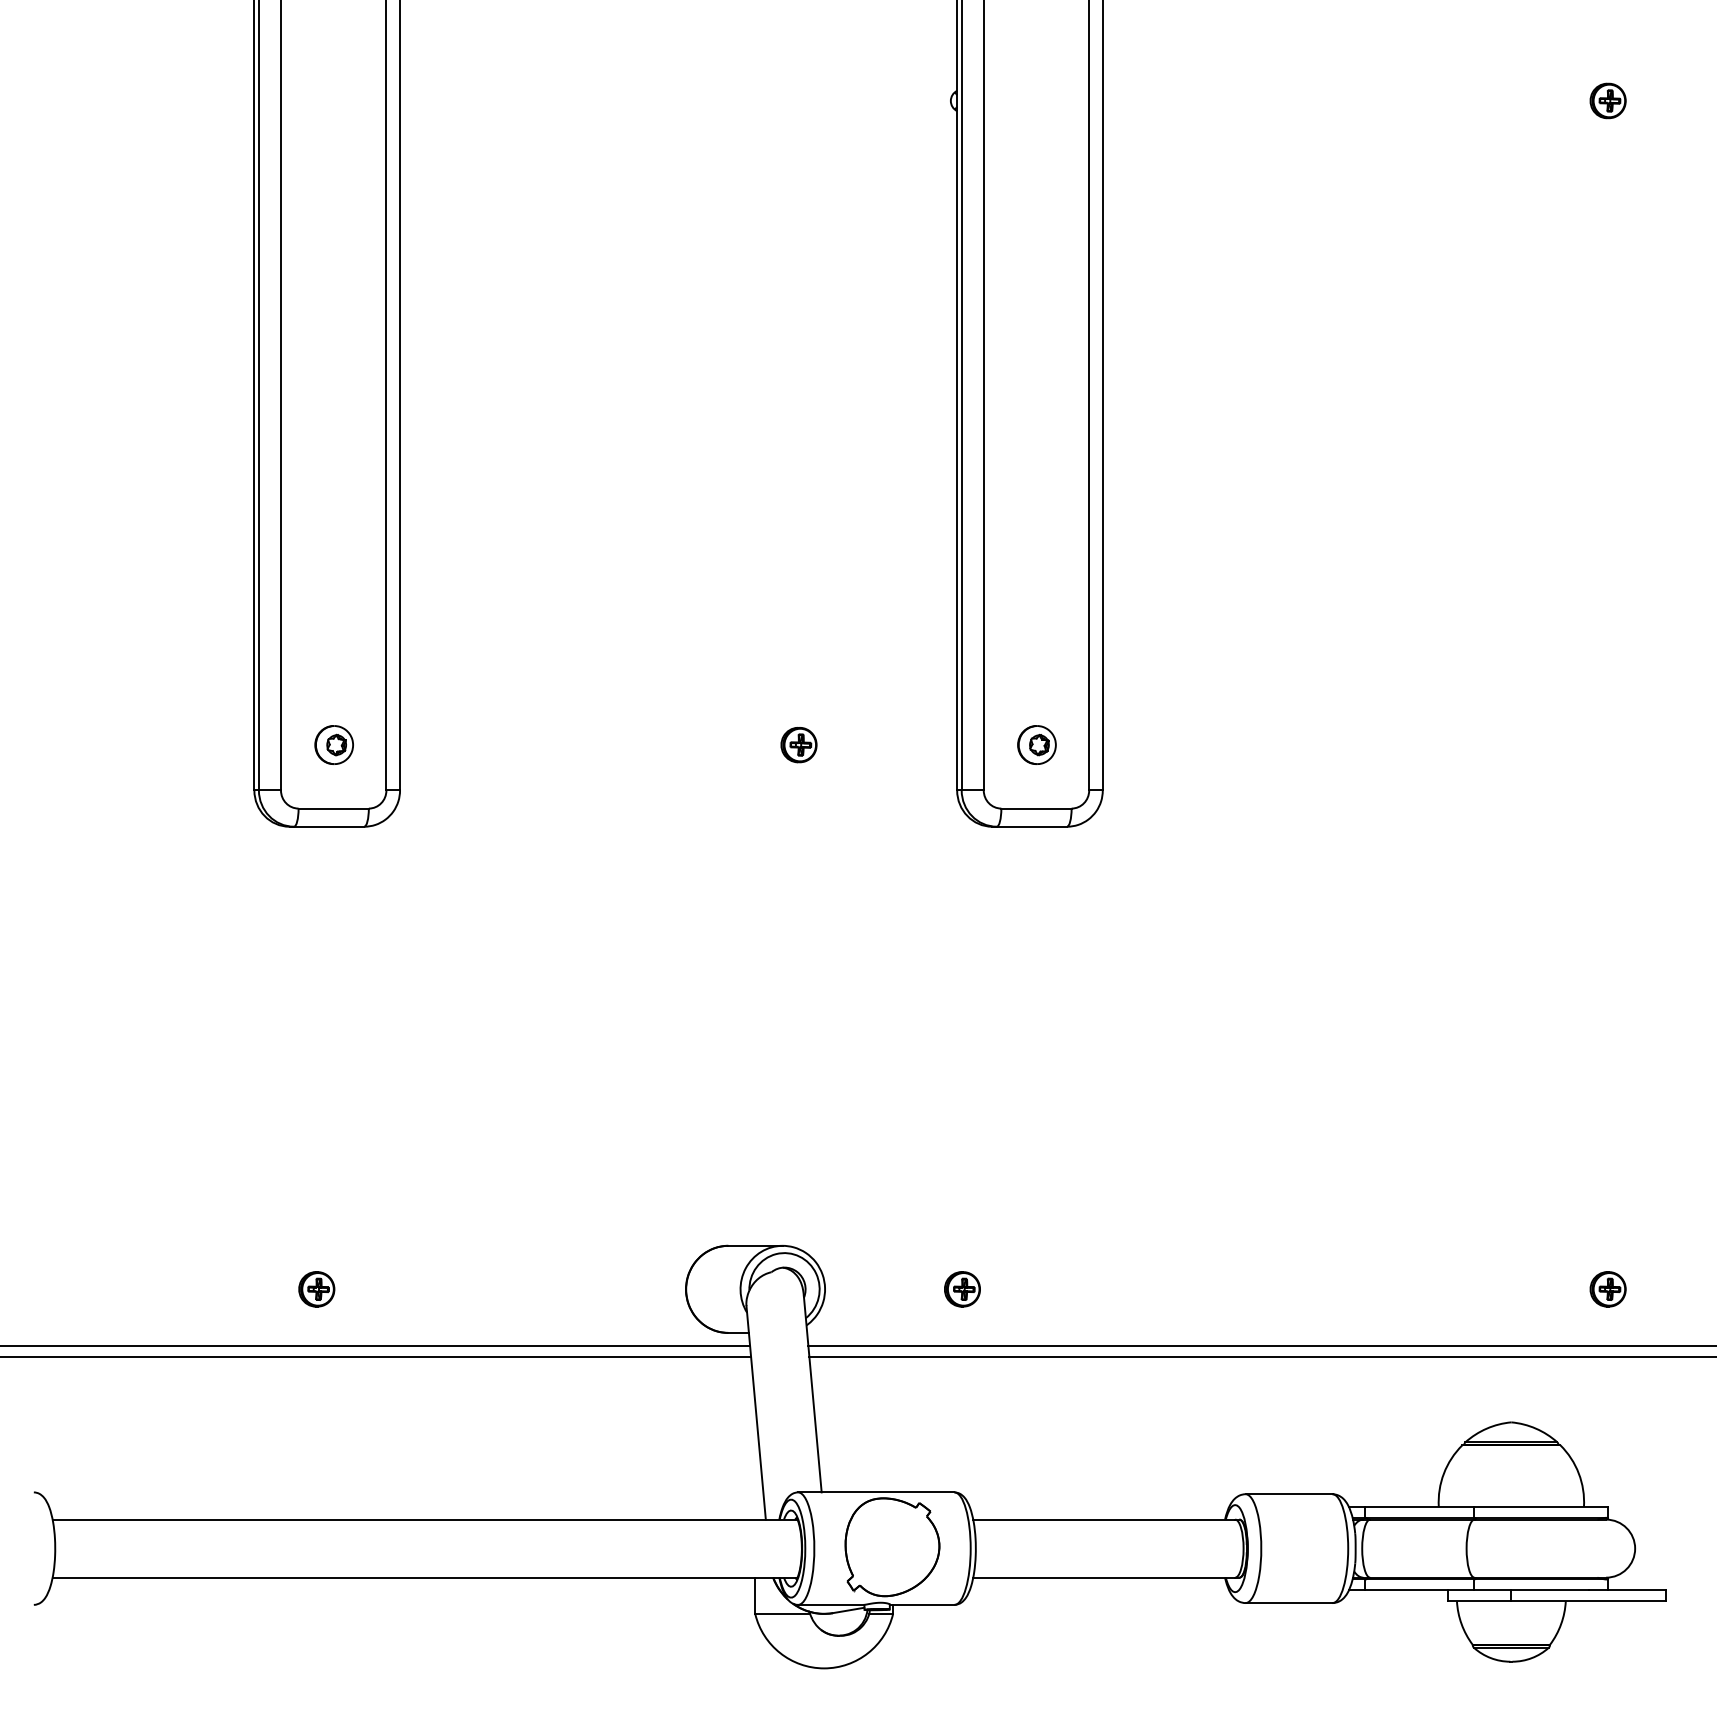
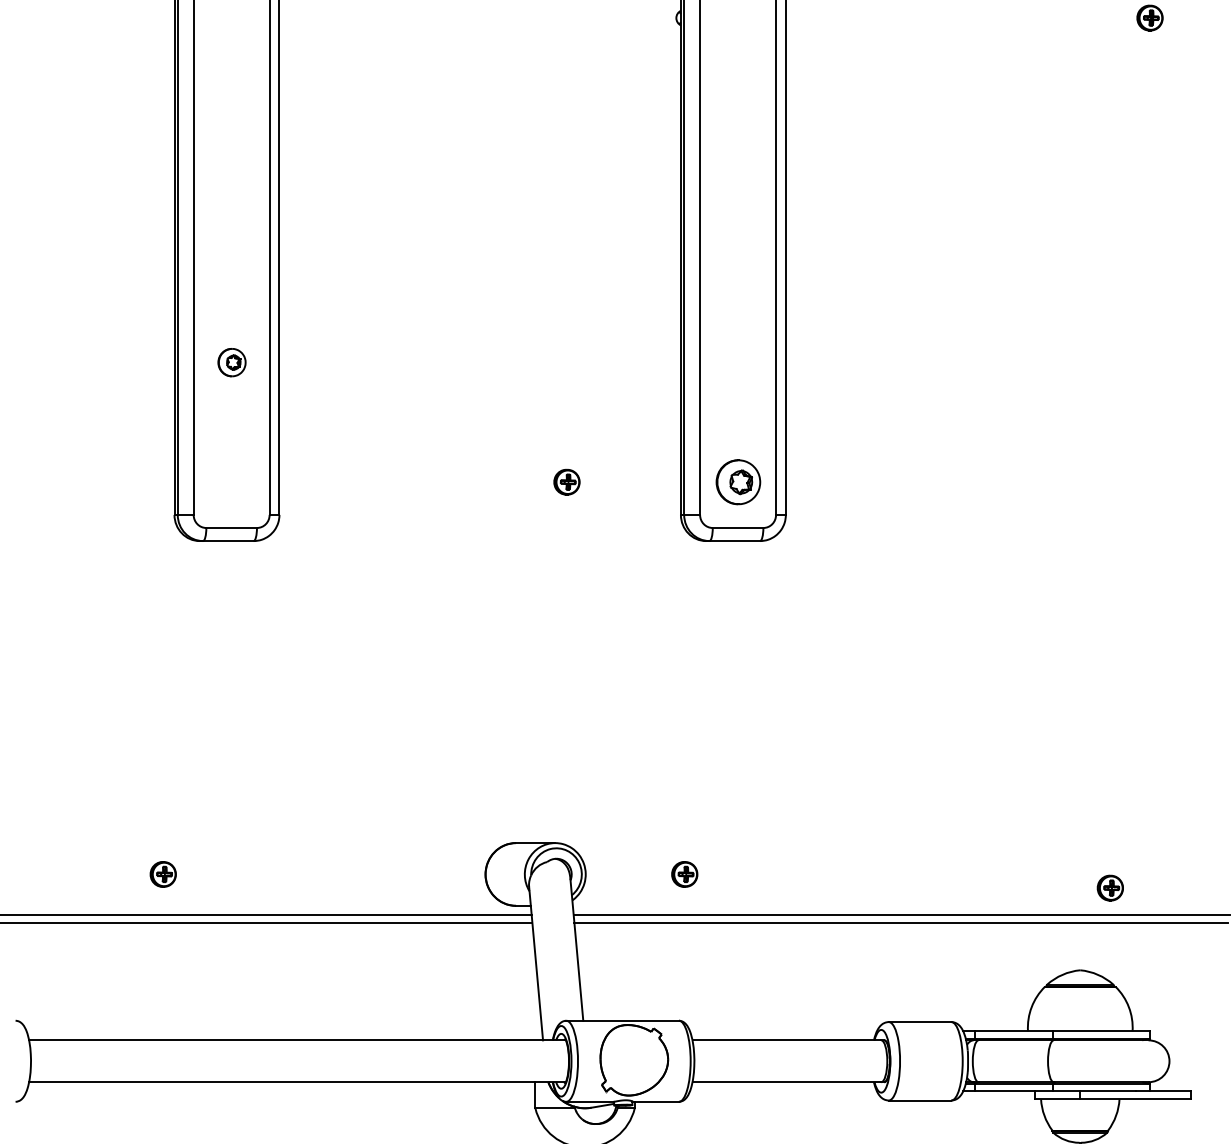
part: (333, 744) -> (231, 362), moved
part: (1036, 744) -> (738, 481), size x1.6
part: (316, 1289) -> (163, 874), moved
part: (1607, 1289) -> (1109, 888), moved

